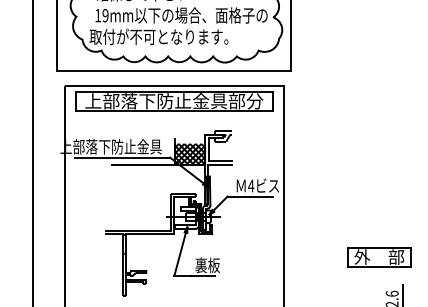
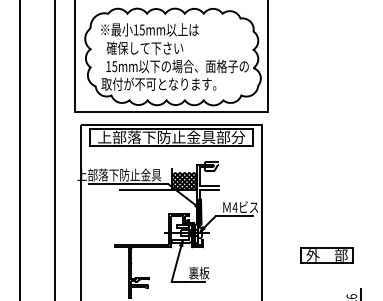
text: (105, 15) -> (114, 66), 19mm -> 15mm
part: (378, 257) -> (326, 255), moved

